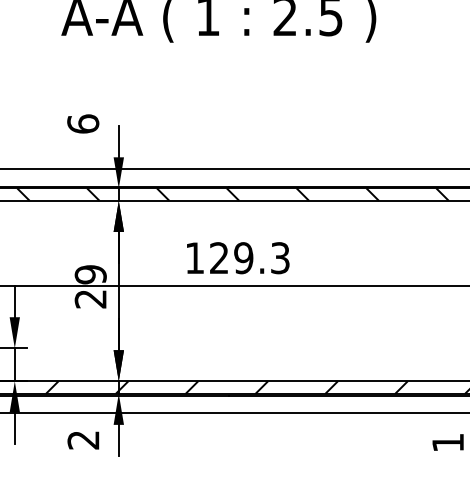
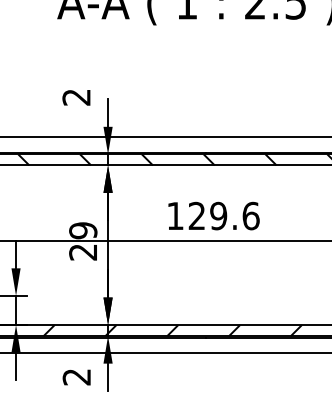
text: (83, 123) -> (76, 96), 6 -> 2
text: (280, 258) -> (251, 216), 129.3 -> 129.6

